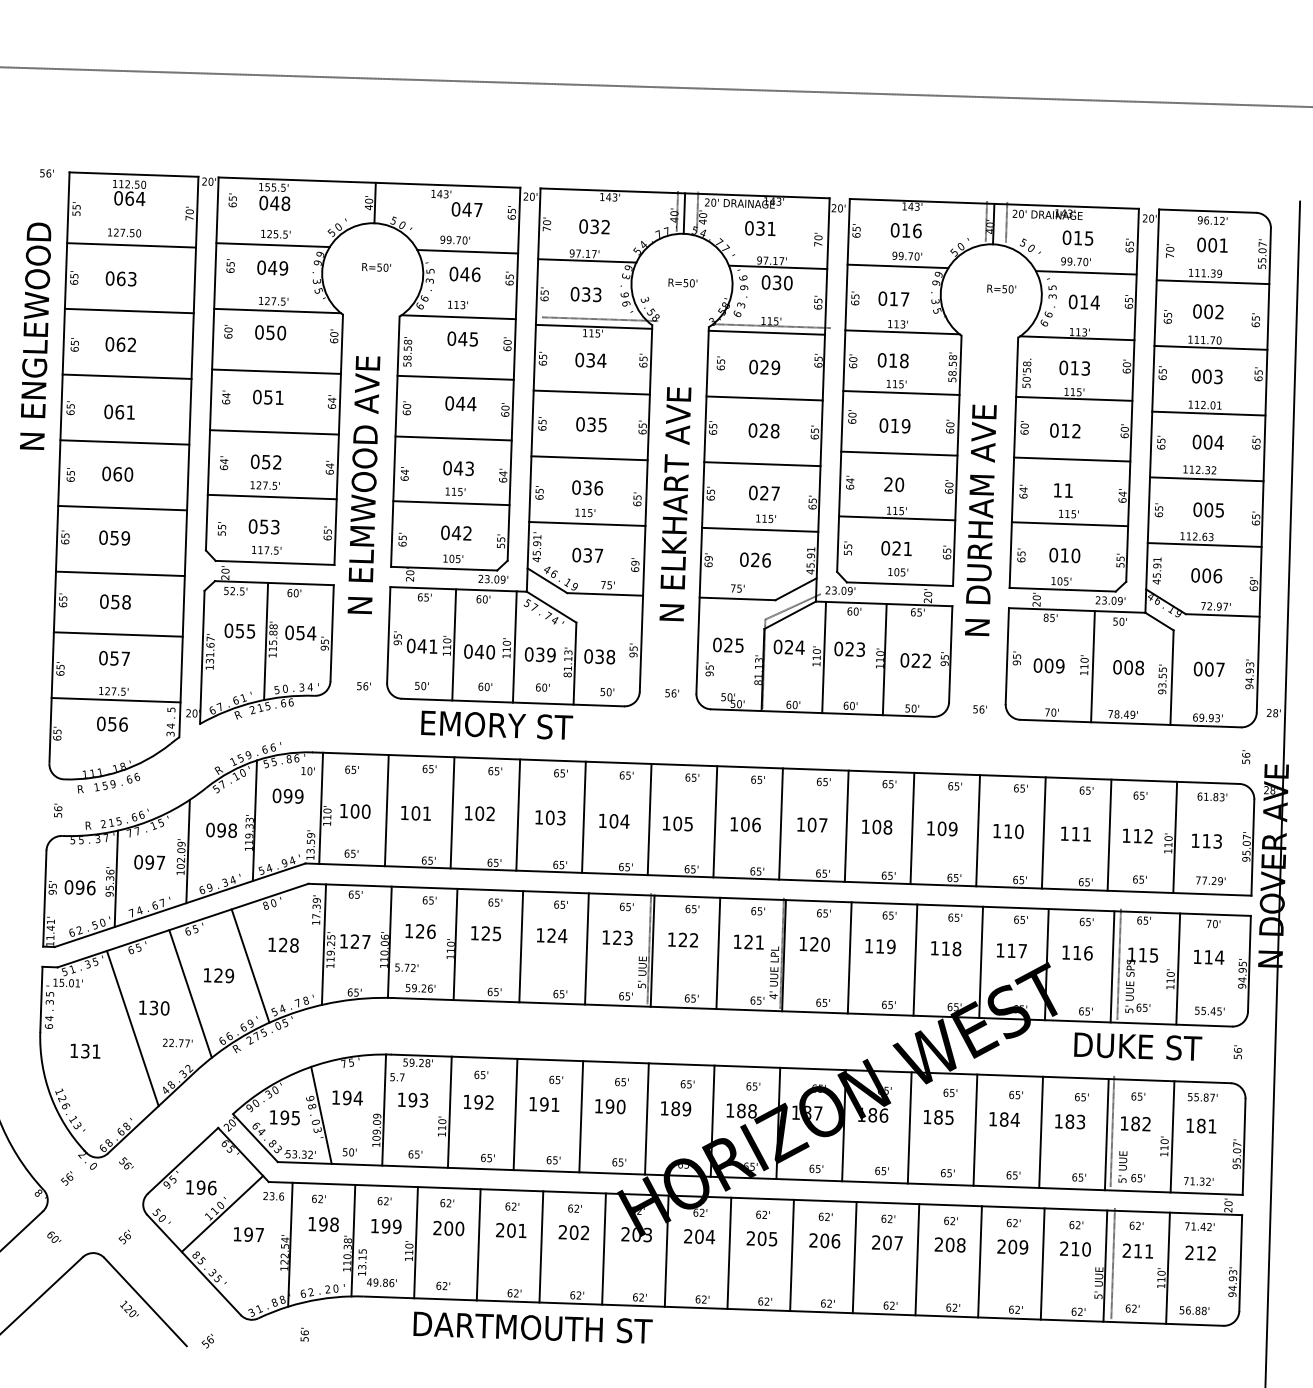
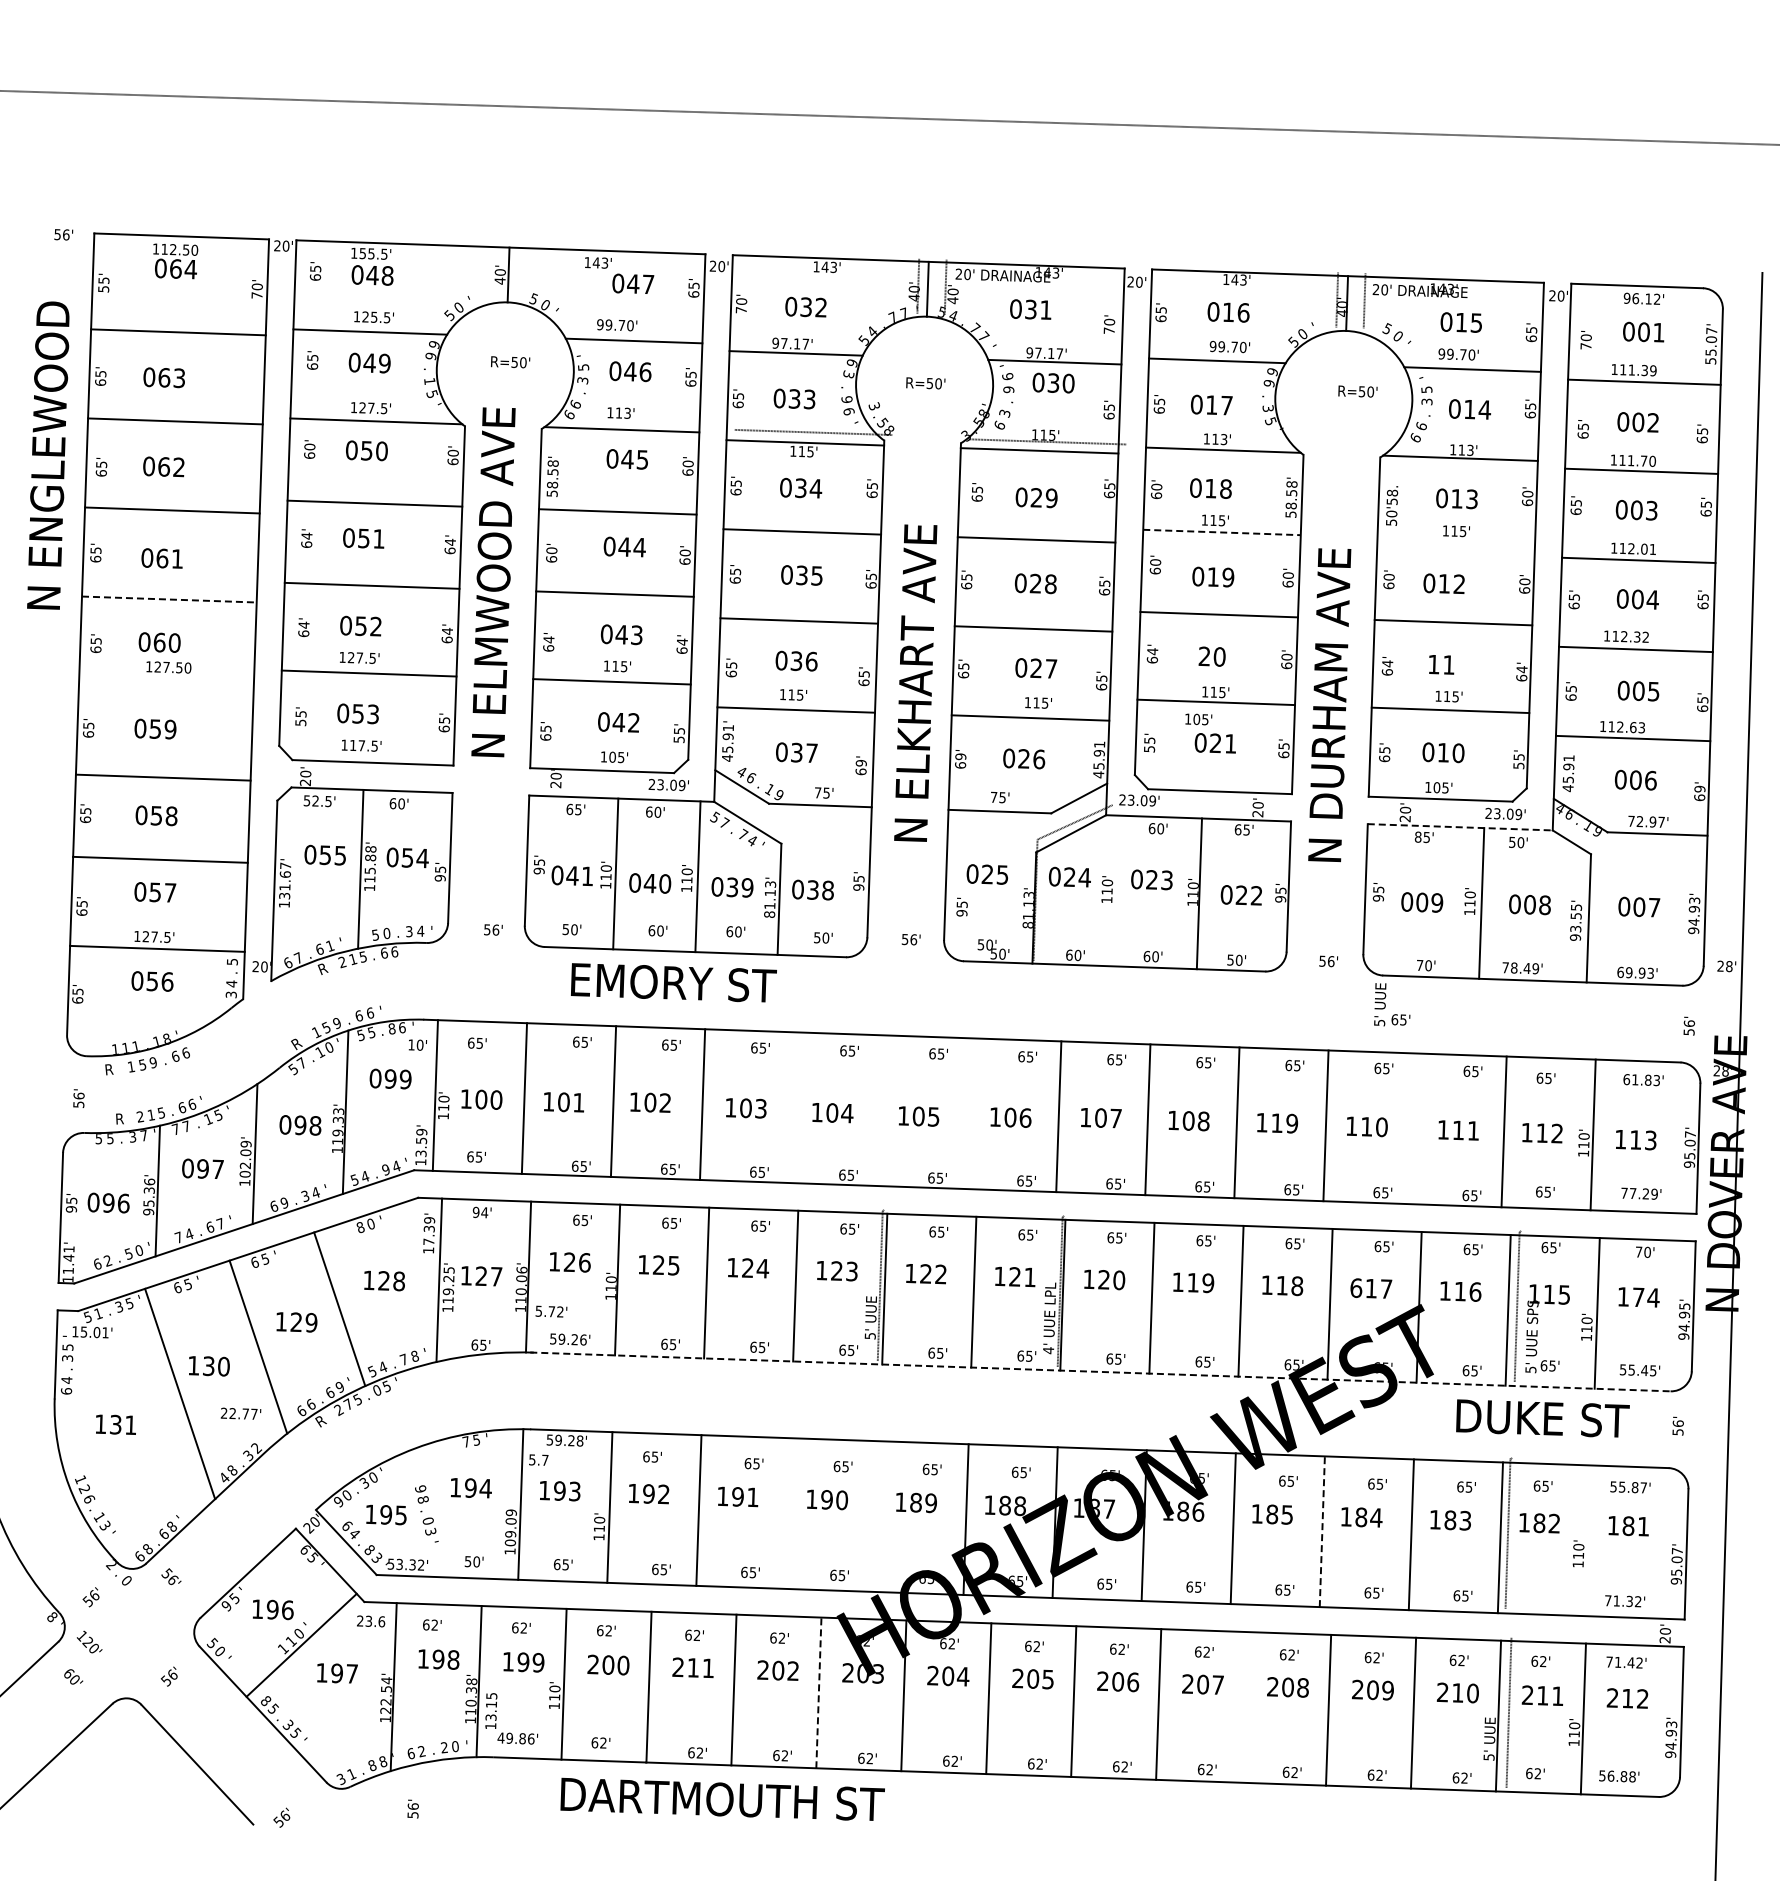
text: (124, 232) -> (168, 667), moved
text: (316, 281) -> (429, 381), 3 -> 1
line: (901, 393) -> (1222, 532), solid -> dashed
line: (1074, 398) -> (1456, 540), removed
line: (124, 442) -> (169, 599), solid -> dashed
text: (364, 485) -> (493, 582), moved
line: (122, 508) -> (165, 688), removed
text: (898, 572) -> (1198, 719), moved
line: (1077, 610) -> (1460, 827), solid -> dashed
line: (823, 657) -> (1116, 890), removed
line: (583, 817) -> (791, 1107), removed
line: (649, 819) -> (880, 1110), removed
line: (715, 821) -> (969, 1113), removed
text: (942, 828) -> (1277, 1123), 109 -> 119
line: (1043, 832) -> (1414, 1128), removed
text: (354, 894) -> (480, 1212), 65' -> 94'
text: (1000, 950) -> (1356, 1288), 117 -> 617
text: (1208, 957) -> (1638, 1297), 114 -> 174
line: (811, 1011) -> (1100, 1371), solid -> dashed
line: (321, 1115) -> (435, 1511), removed
line: (580, 1116) -> (787, 1513), removed
line: (646, 1118) -> (876, 1516), removed
line: (975, 1129) -> (1322, 1531), solid -> dashed
line: (1172, 1136) -> (1589, 1540), removed
text: (1131, 1166) -> (1392, 1004), moved
text: (511, 1230) -> (693, 1667), 201 -> 211
line: (603, 1248) -> (818, 1692), solid -> dashed
line: (917, 1259) -> (1243, 1707), removed
text: (129, 1308) -> (89, 1641), moved

